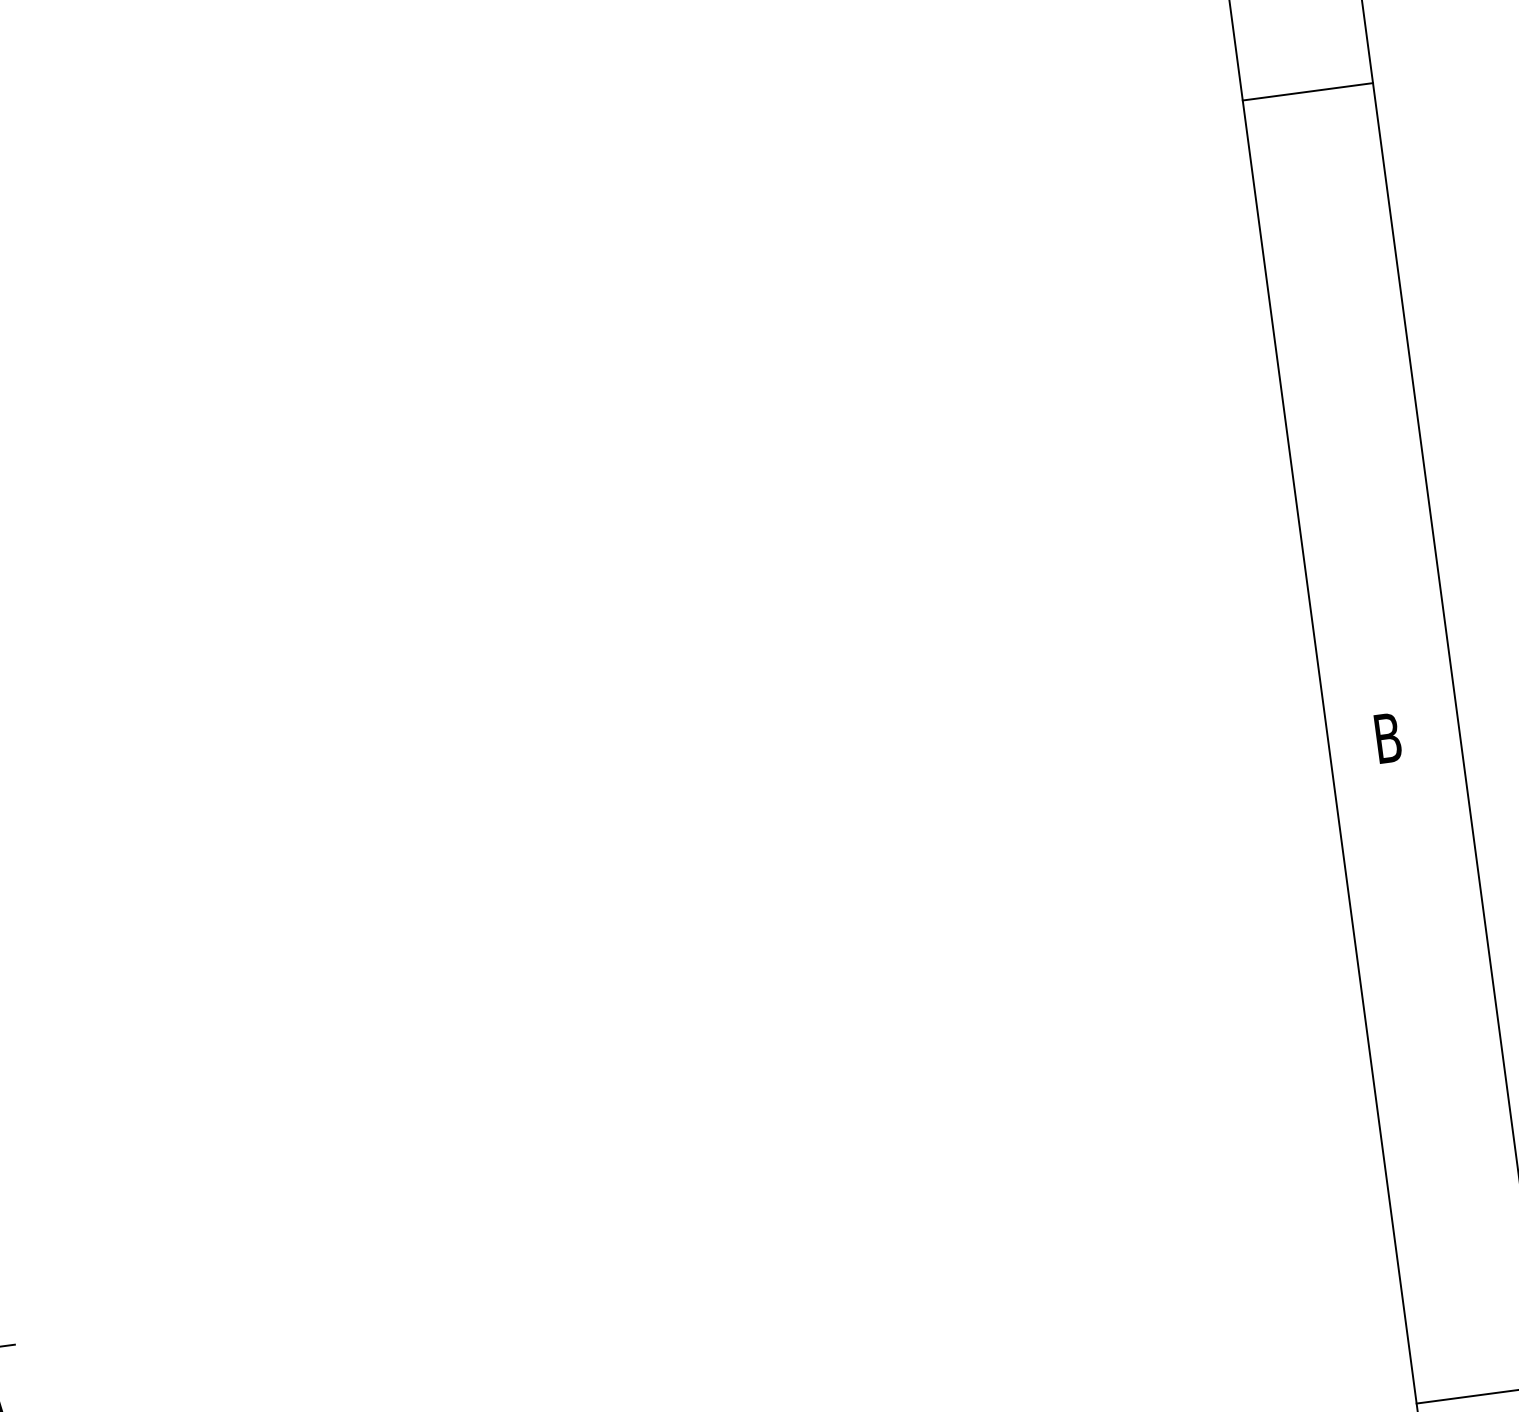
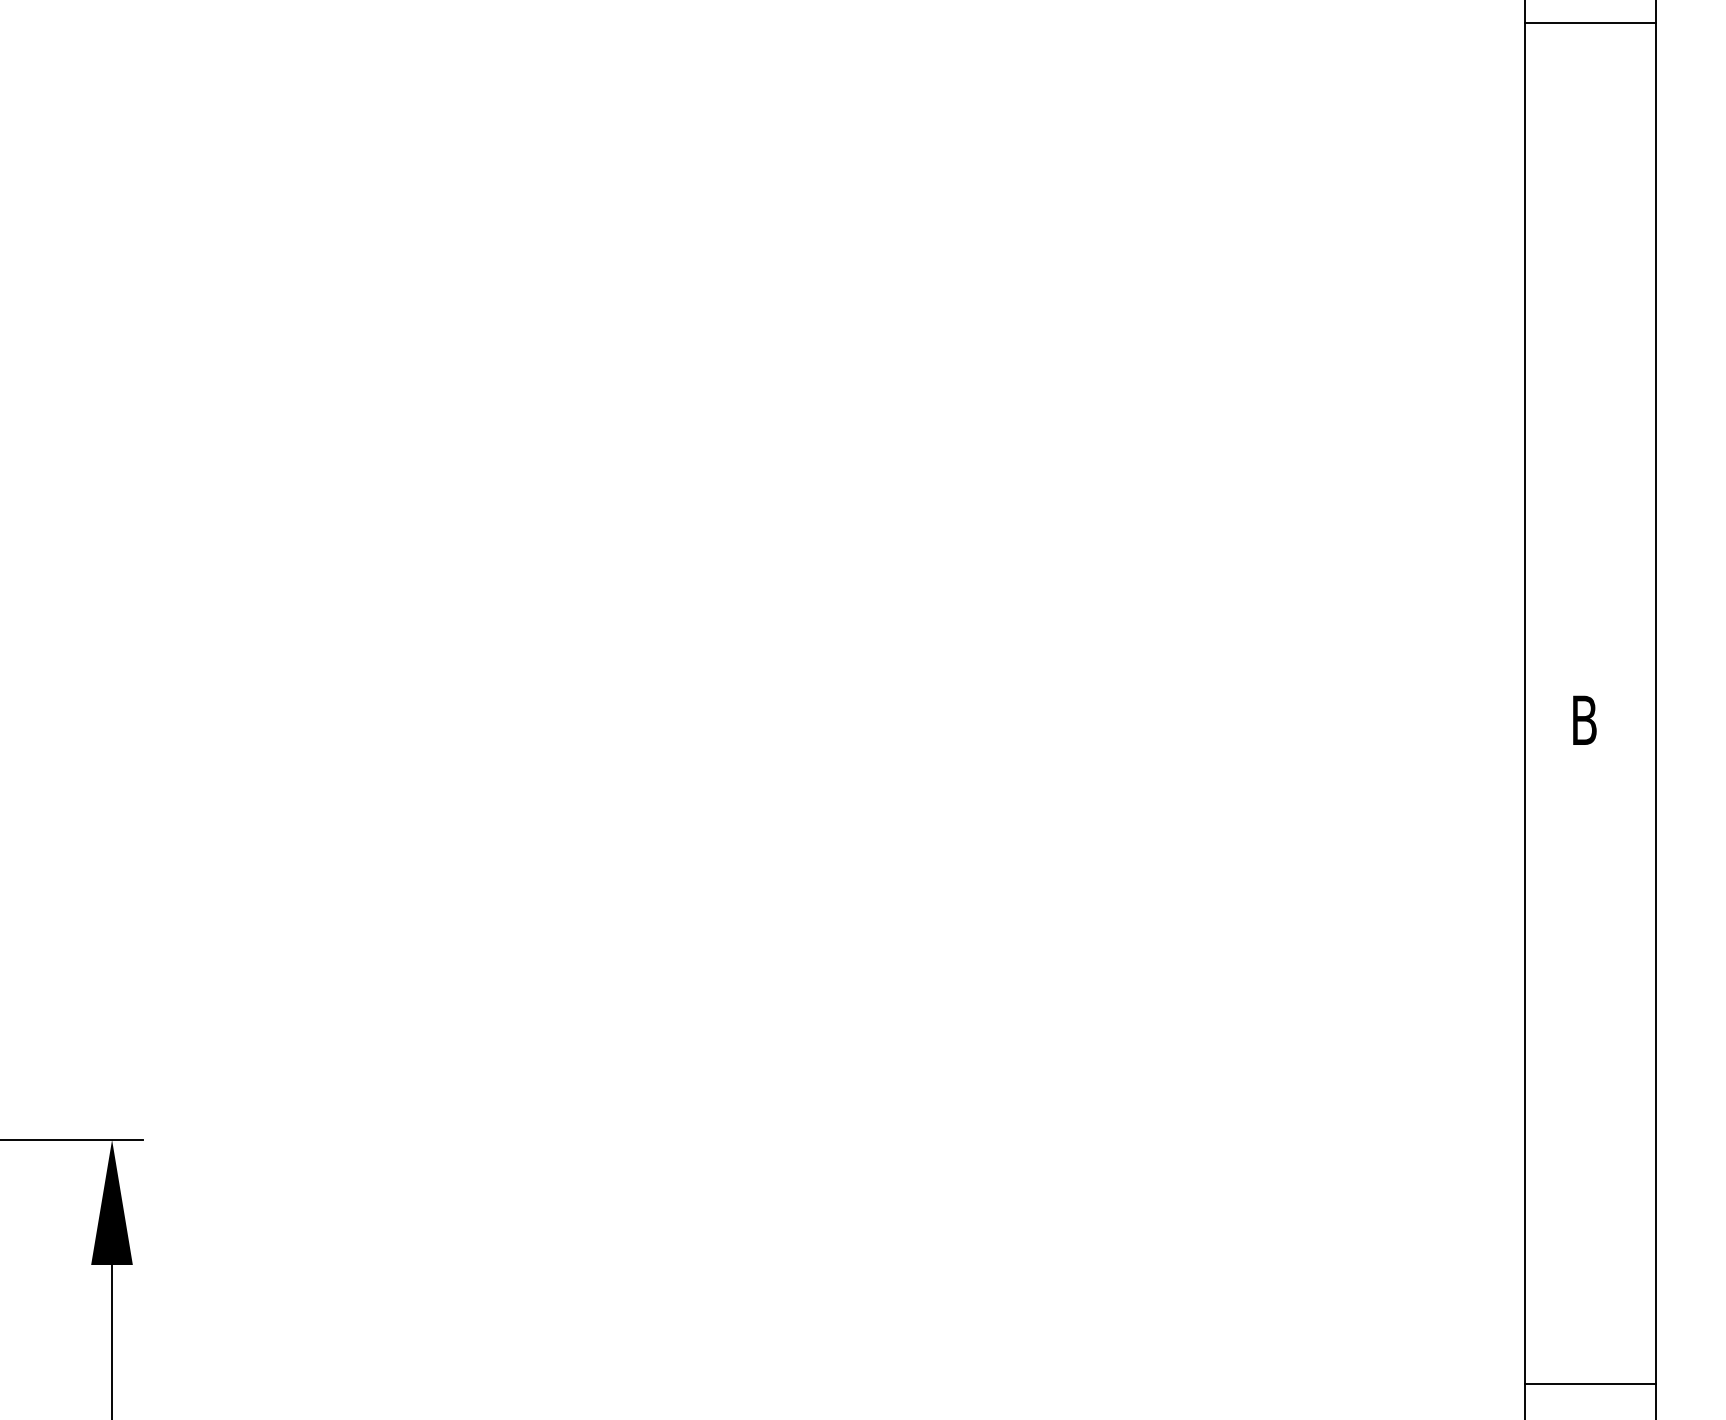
line: (1307, 92) -> (1590, 23), moved

